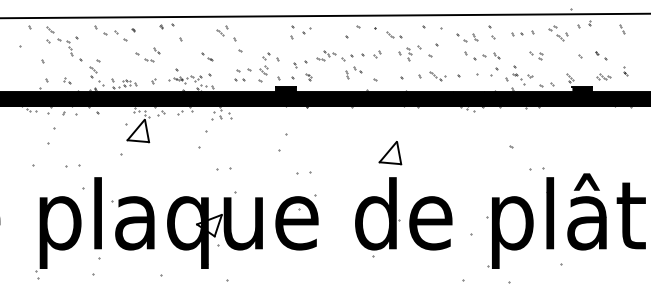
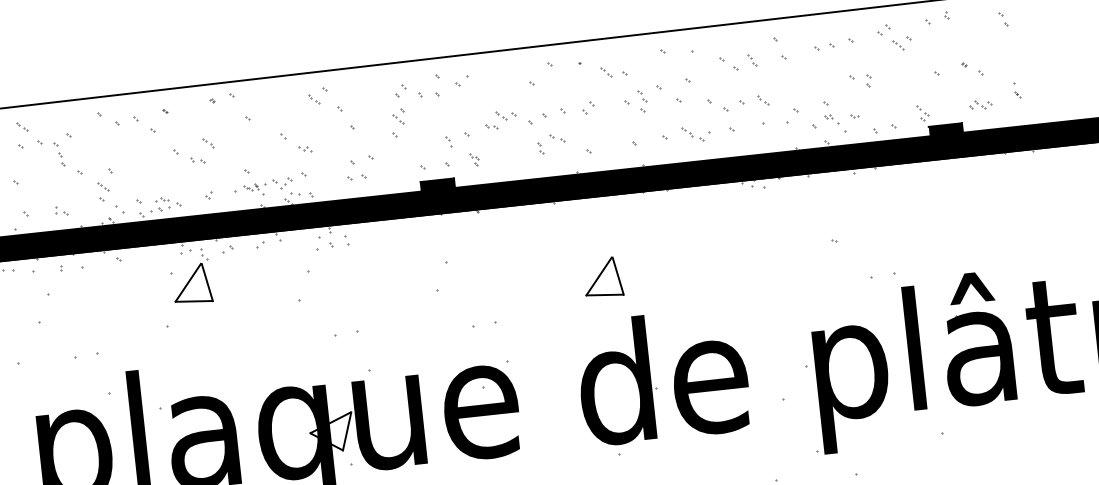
part: (482, 55) -> (738, 102), moved
part: (207, 56) -> (297, 143), size x1.6
part: (268, 67) -> (406, 110), moved
part: (390, 153) -> (603, 278), moved

